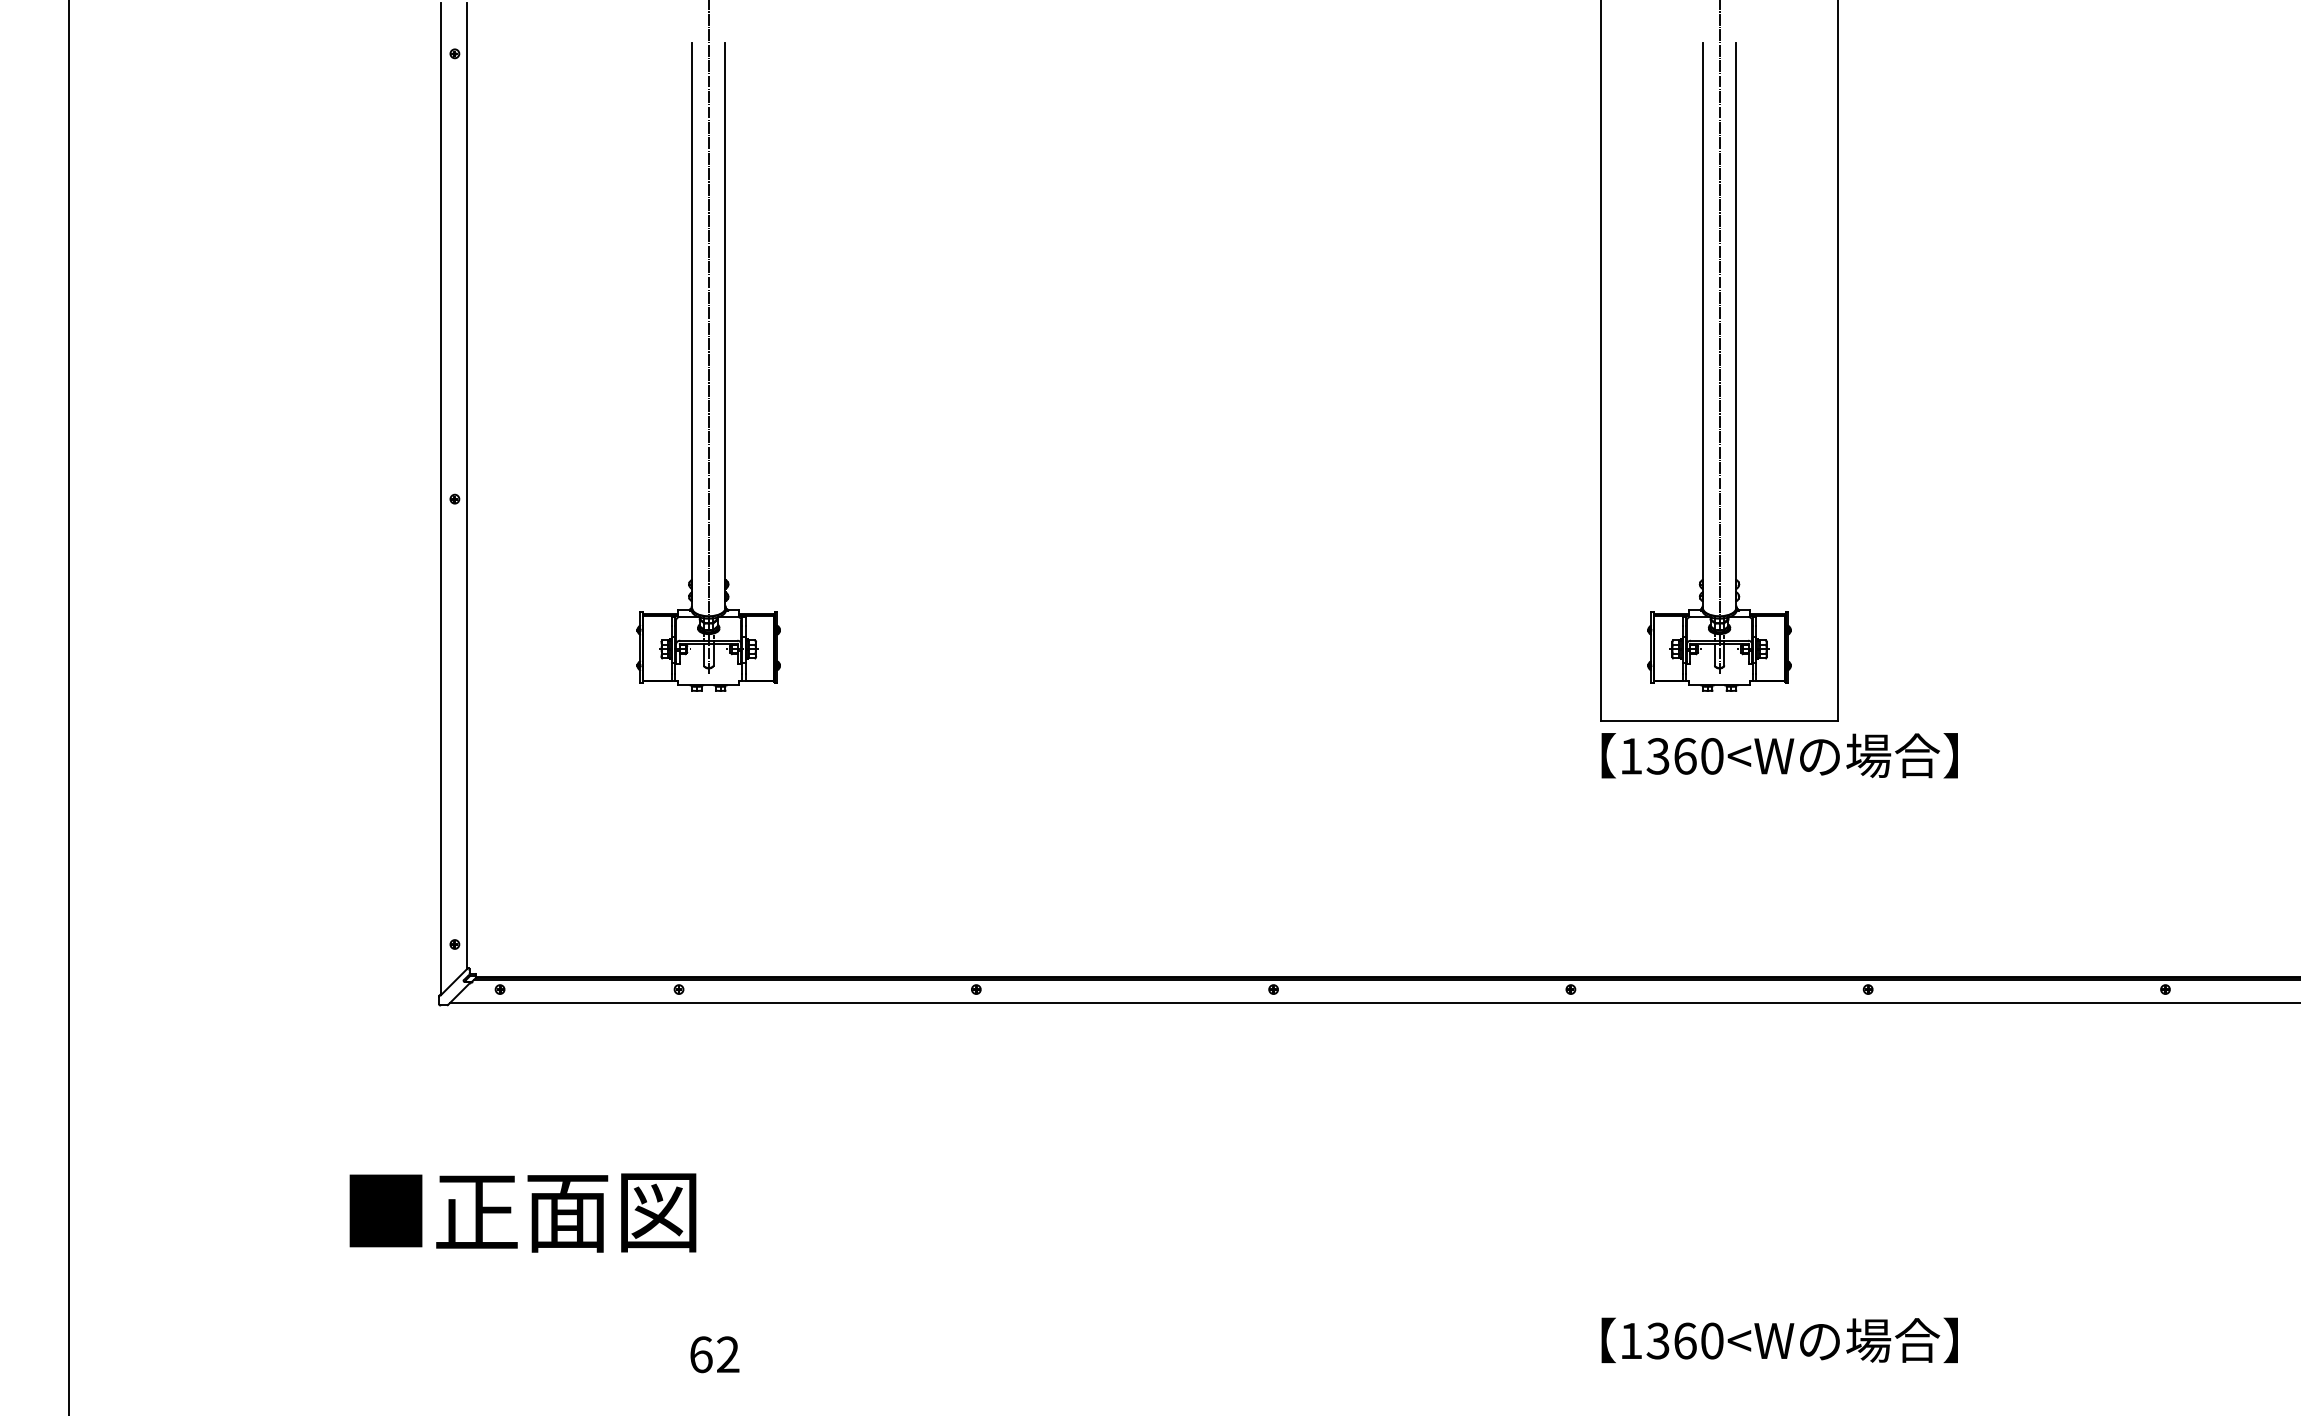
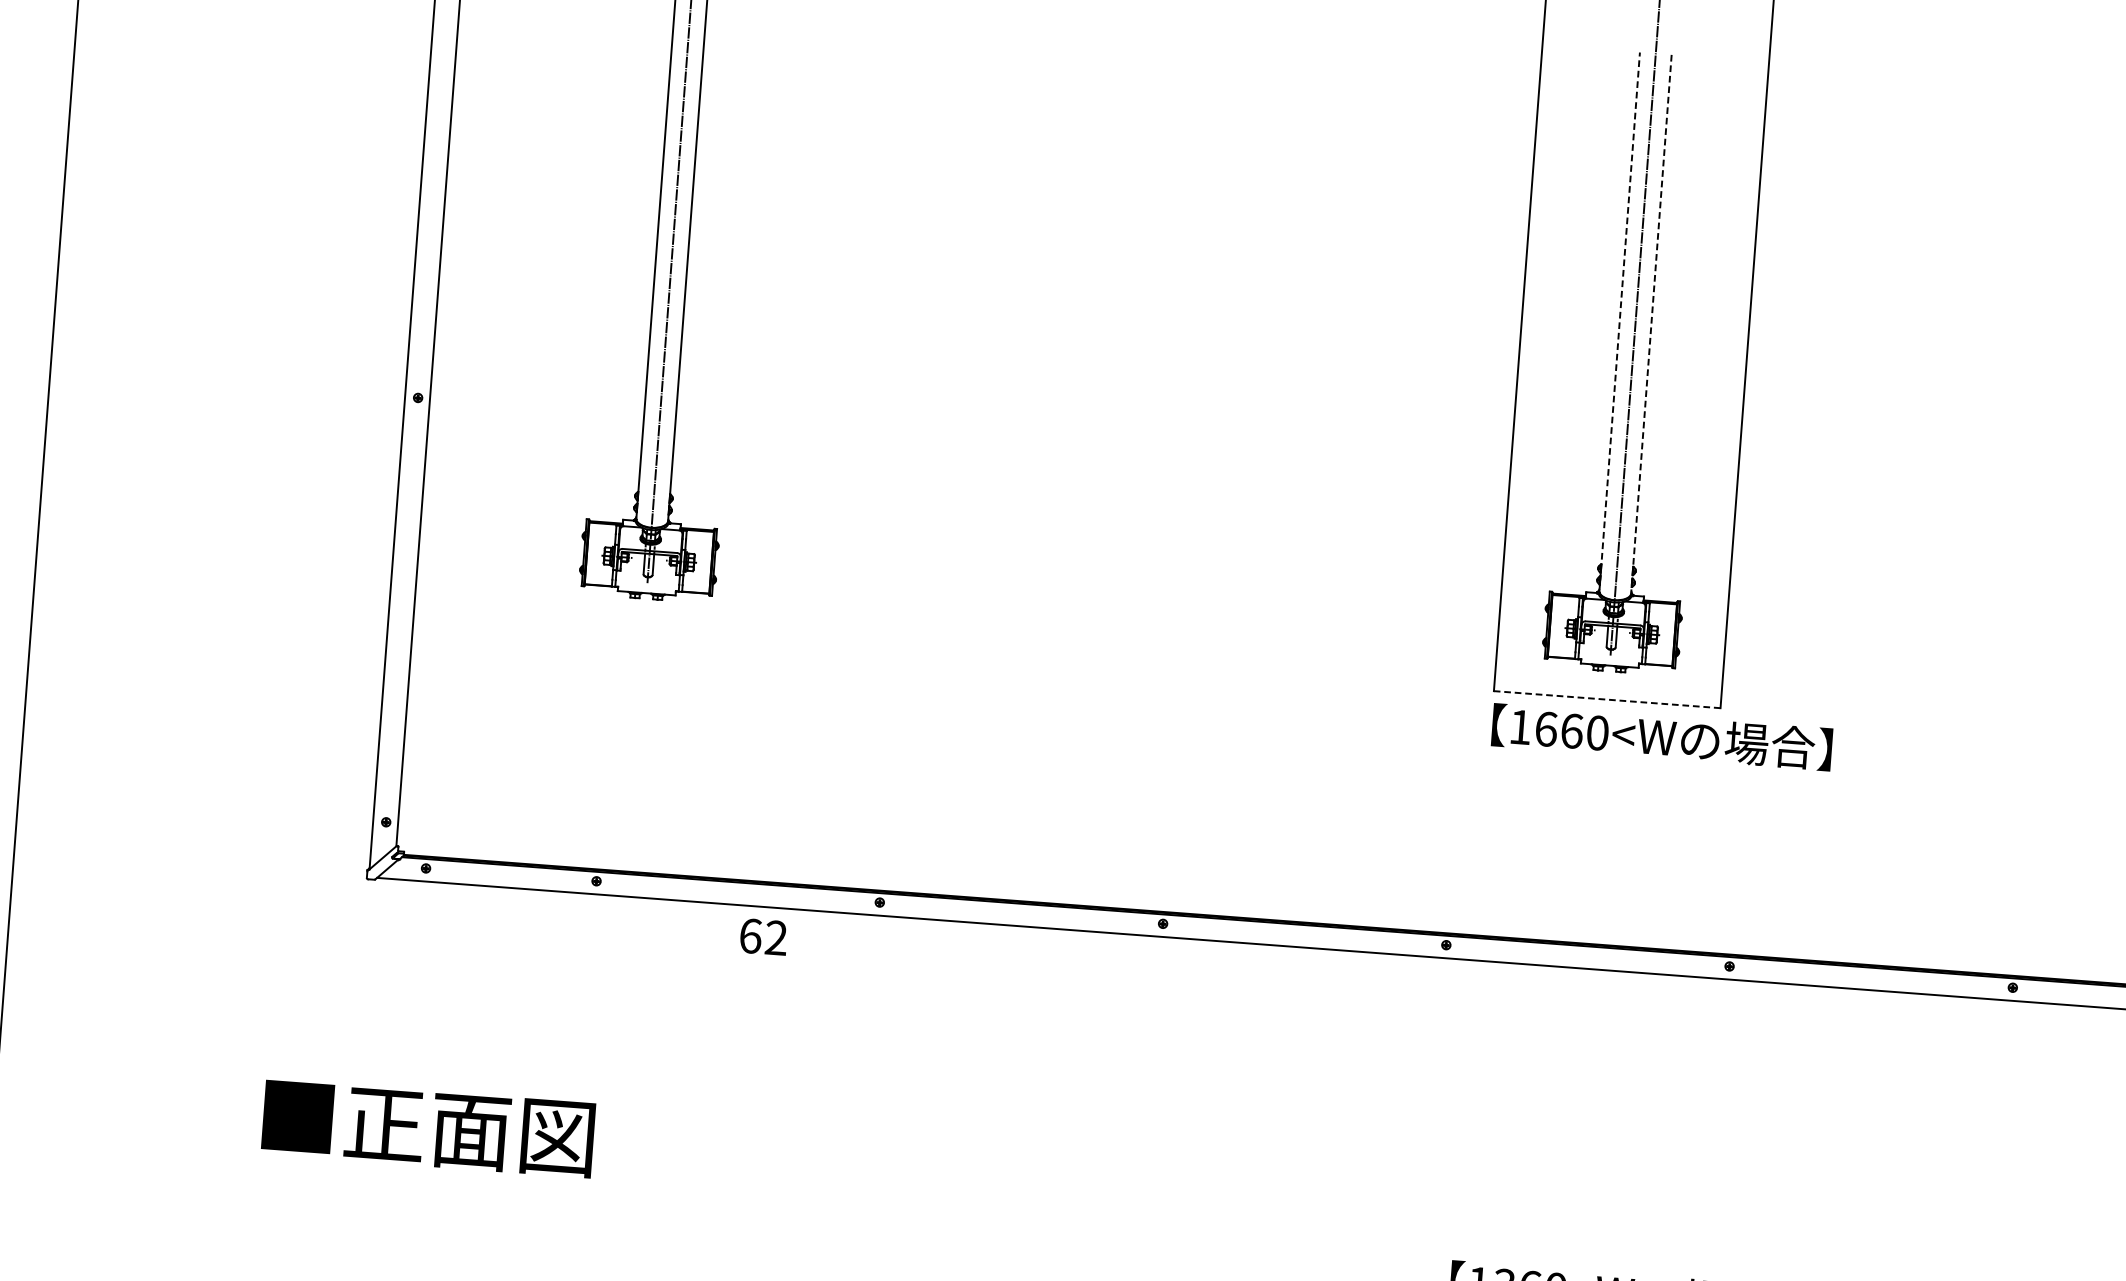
line: (1702, 325) -> (1619, 321), solid -> dashed
line: (1736, 325) -> (1651, 324), solid -> dashed
line: (1719, 720) -> (1607, 699), solid -> dashed
text: (1657, 756) -> (1545, 729), 1360<W -> 1660<W
text: (522, 1212) -> (427, 1128), moved
text: (714, 1354) -> (763, 936), moved

